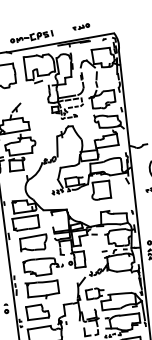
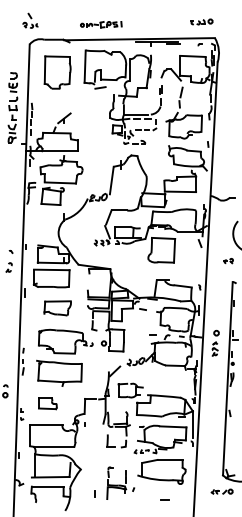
part: (81, 26) -> (201, 21), moved
part: (31, 36) -> (101, 24), size x0.7
part: (33, 243) -> (57, 308), size x0.7
part: (37, 312) -> (47, 403), size x0.6

